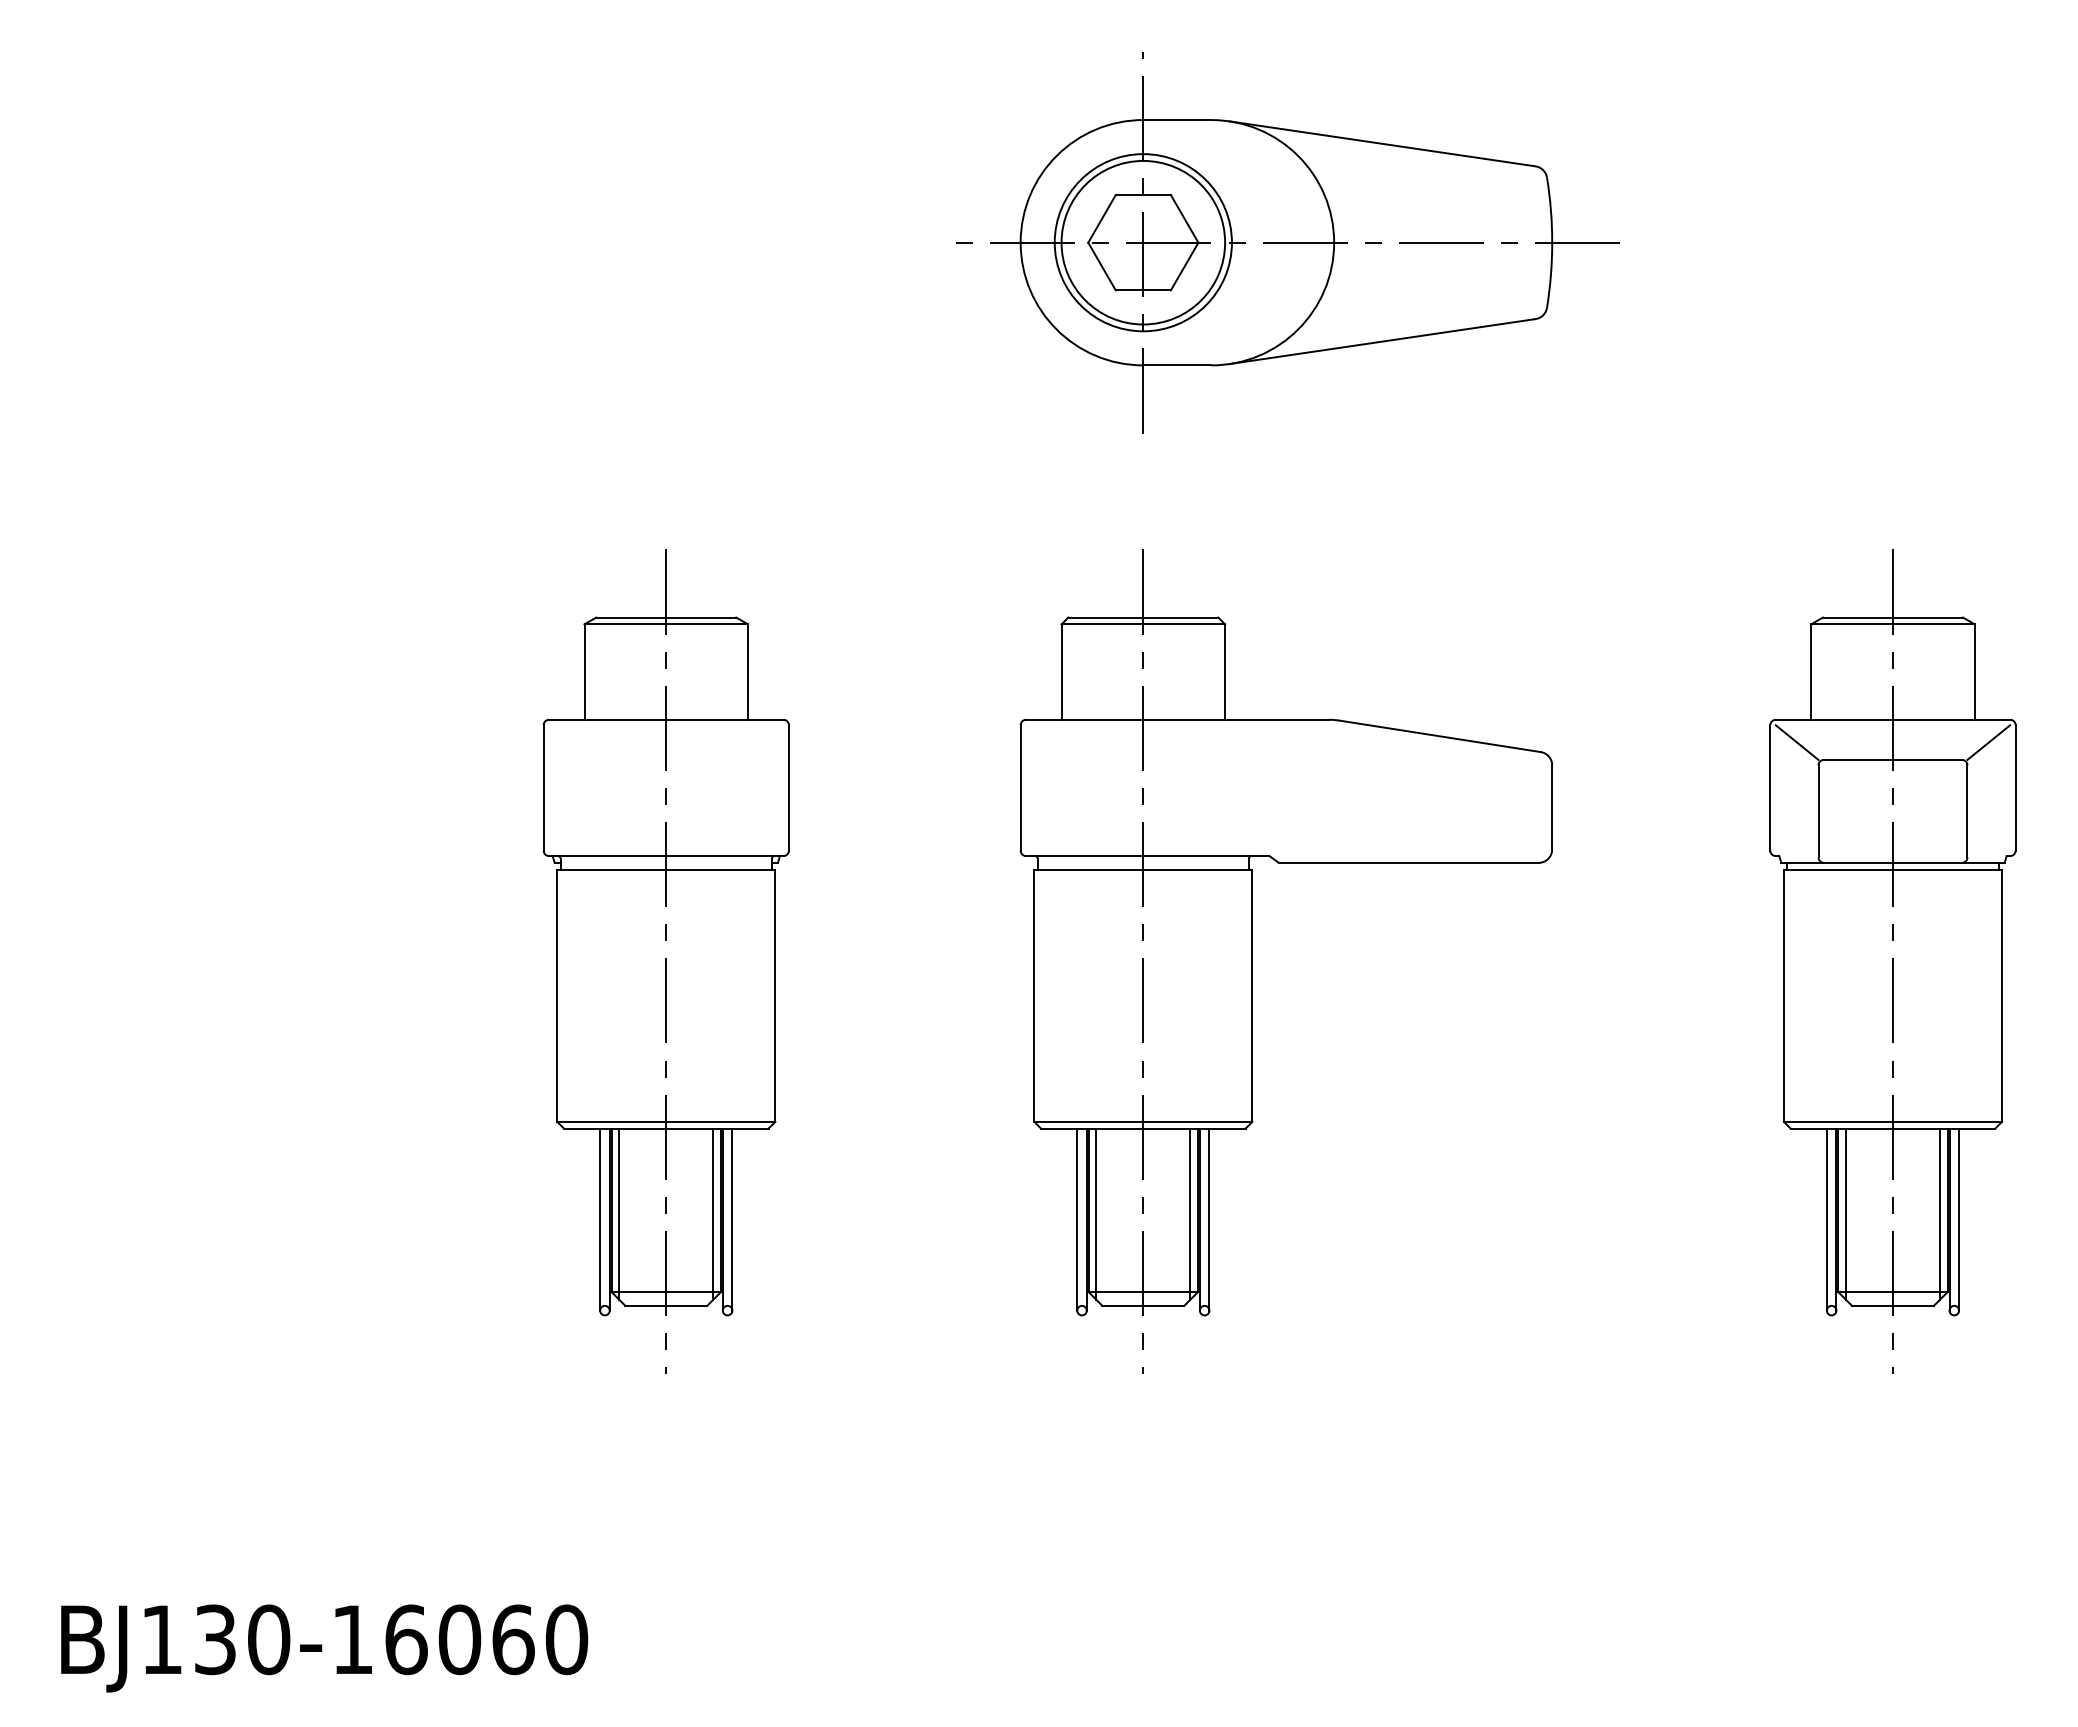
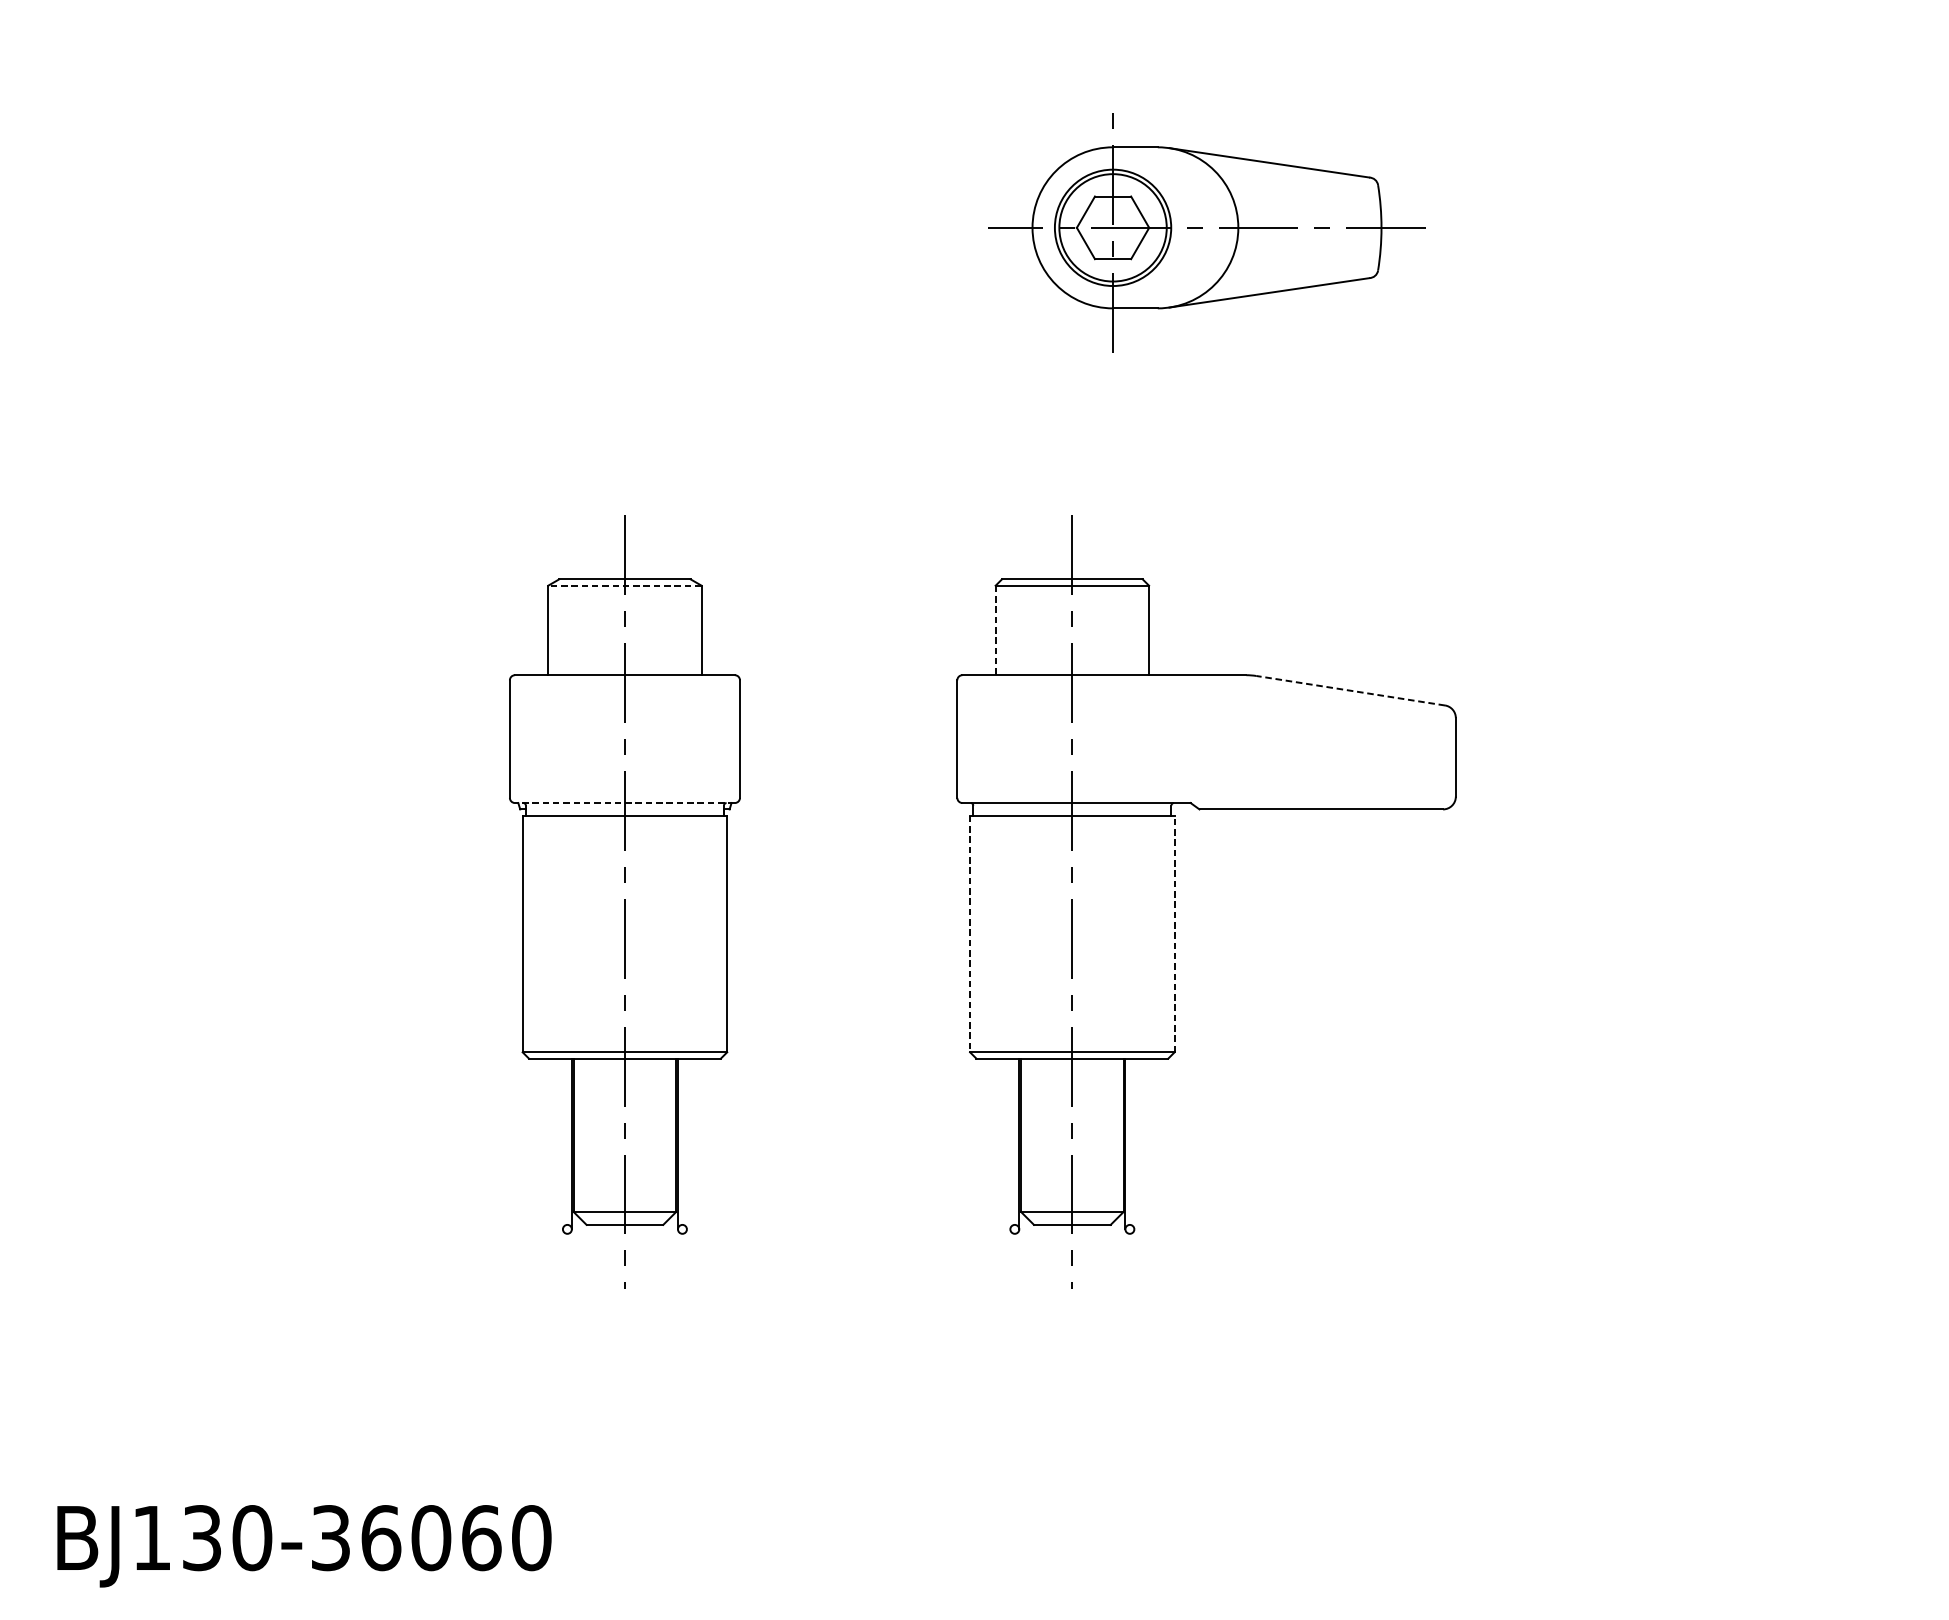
part: (1287, 242) -> (1207, 227), size x0.7
line: (666, 624) -> (625, 585), solid -> dashed
line: (1061, 672) -> (995, 630), solid -> dashed
line: (1440, 736) -> (1351, 690), solid -> dashed
line: (665, 856) -> (624, 803), solid -> dashed
part: (1892, 961) -> (1774, 901), removed
line: (1252, 995) -> (1174, 933), solid -> dashed
line: (1034, 996) -> (970, 934), solid -> dashed
line: (619, 1213) -> (581, 1138), removed
line: (713, 1213) -> (669, 1138), removed
line: (1096, 1213) -> (1028, 1138), removed
line: (1190, 1213) -> (1116, 1138), removed
line: (600, 1219) -> (563, 1143), removed
line: (732, 1219) -> (687, 1143), removed
line: (1077, 1219) -> (1010, 1143), removed
line: (1209, 1219) -> (1134, 1143), removed
text: (352, 1639) -> (330, 1537), BJ130-16060 -> BJ130-36060

